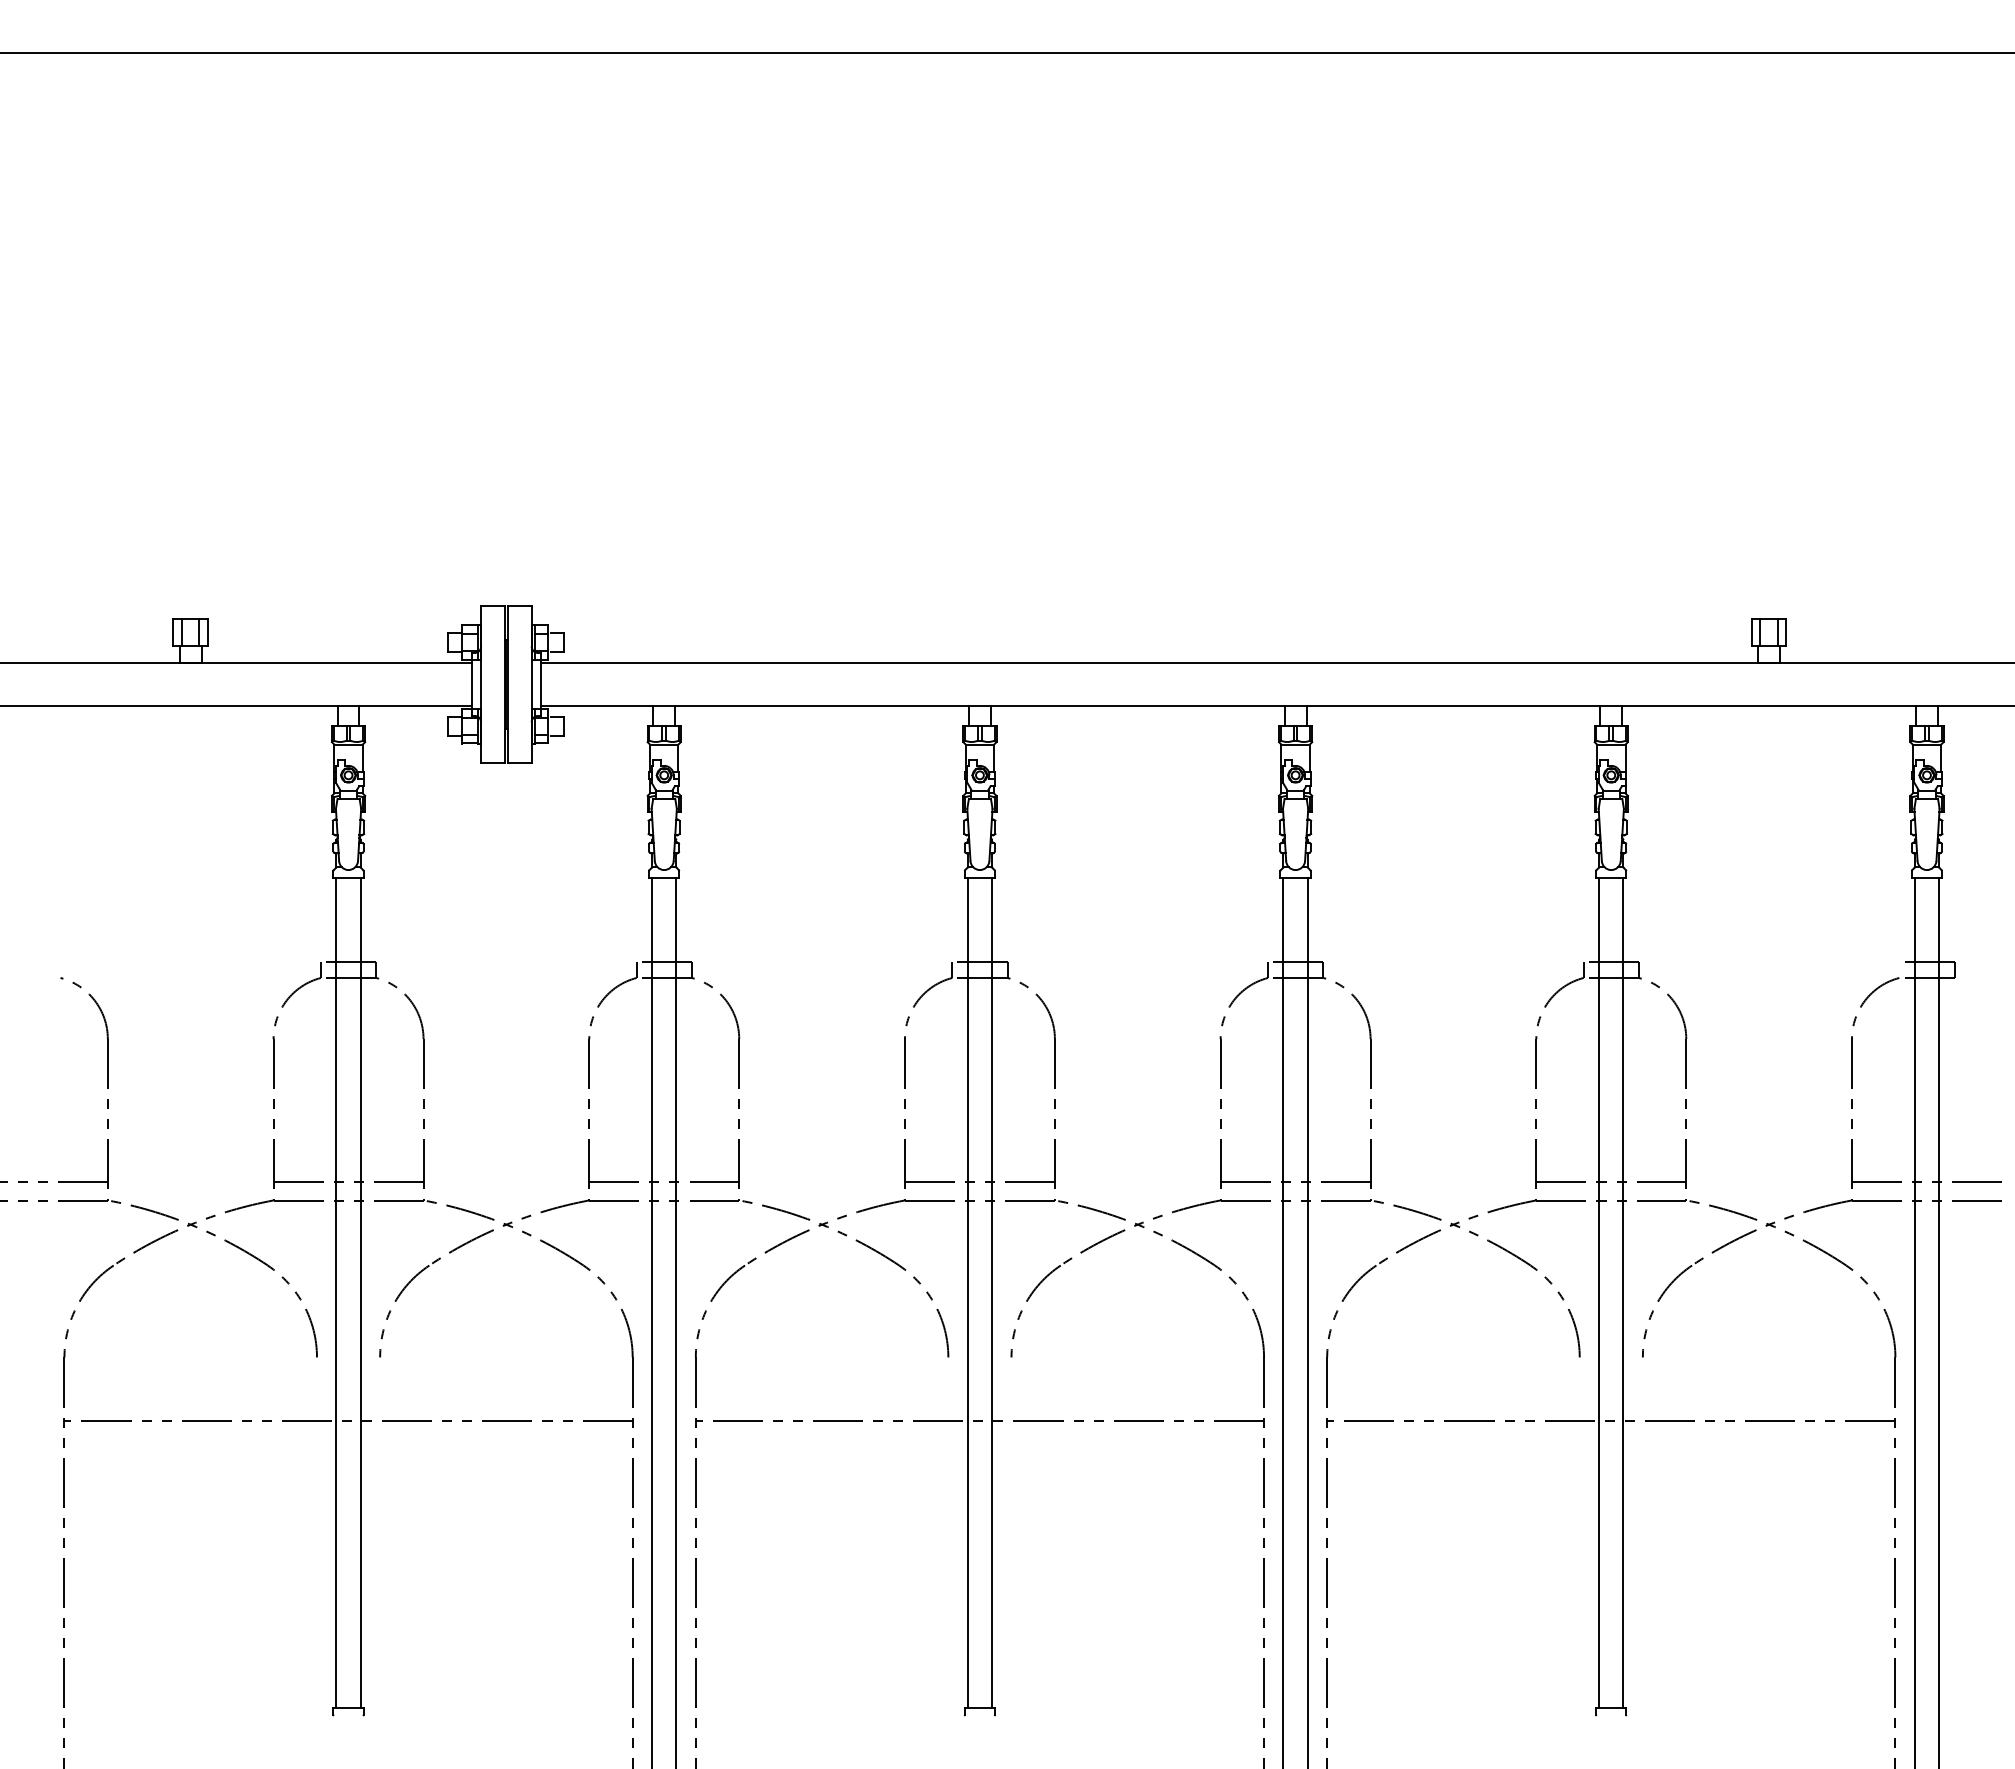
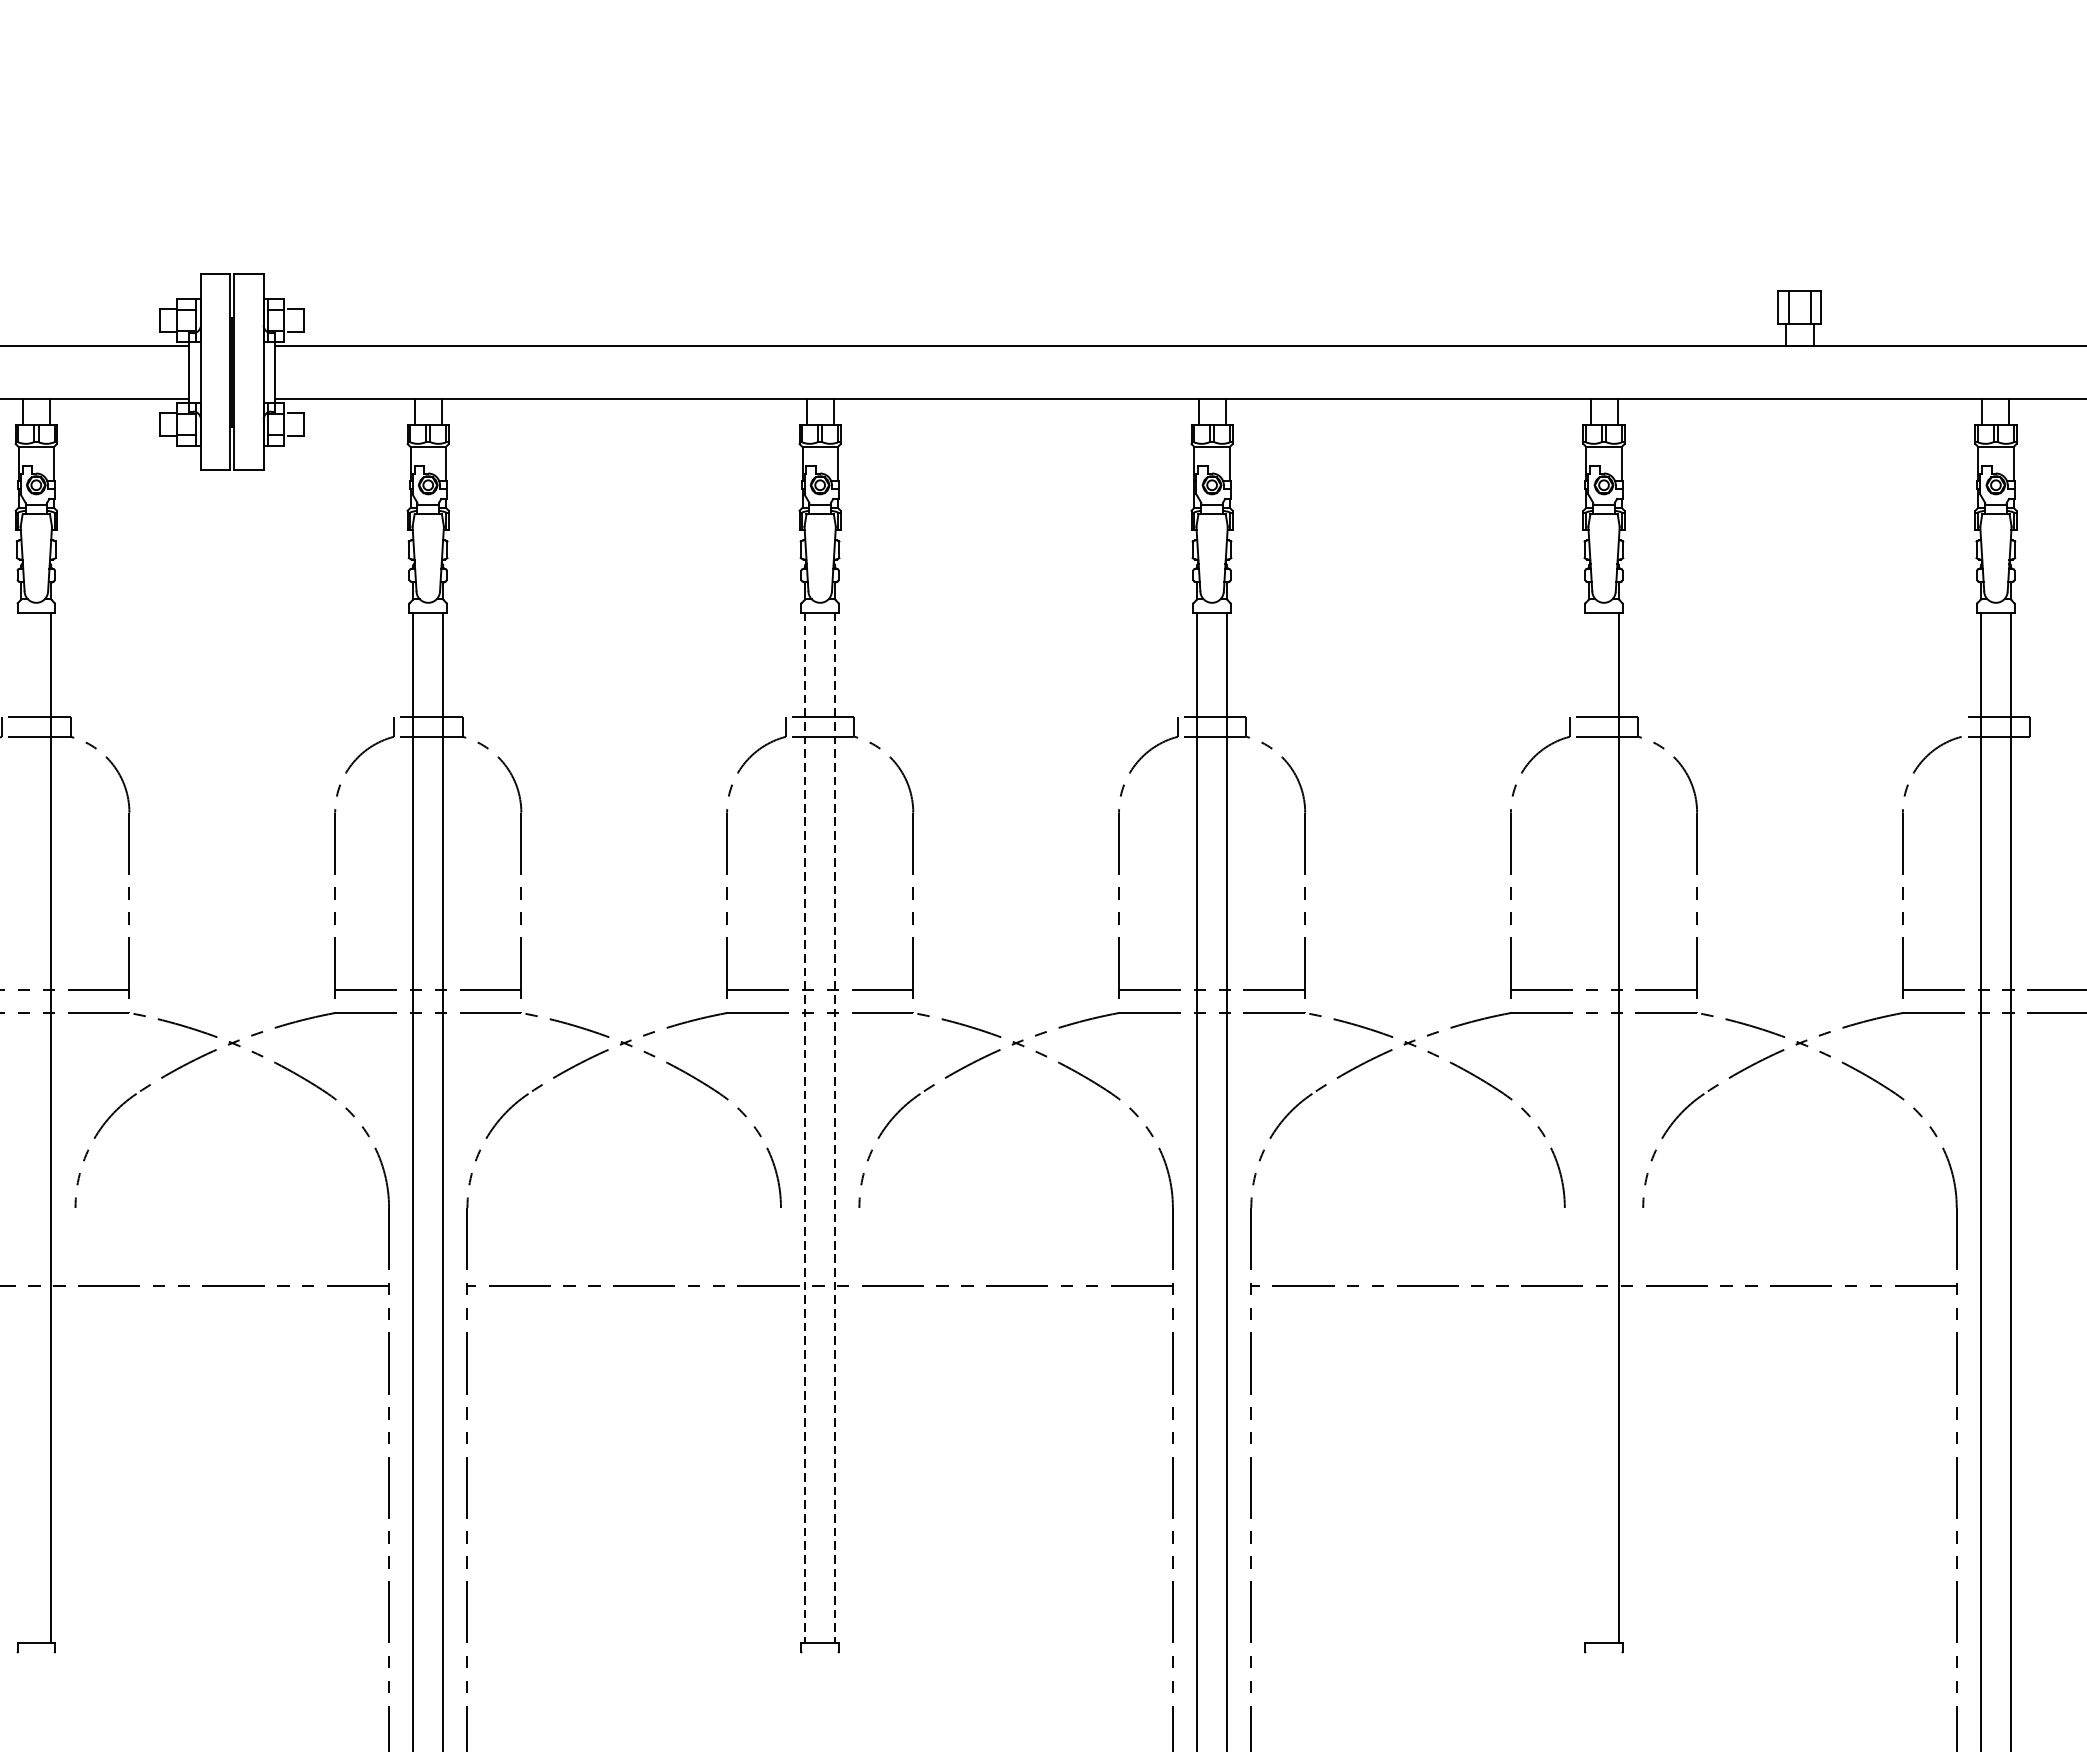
line: (336, 1292) -> (21, 1127), removed
line: (1598, 1292) -> (1588, 1127), removed
line: (967, 1293) -> (804, 1128), solid -> dashed
line: (992, 1293) -> (835, 1128), solid -> dashed

